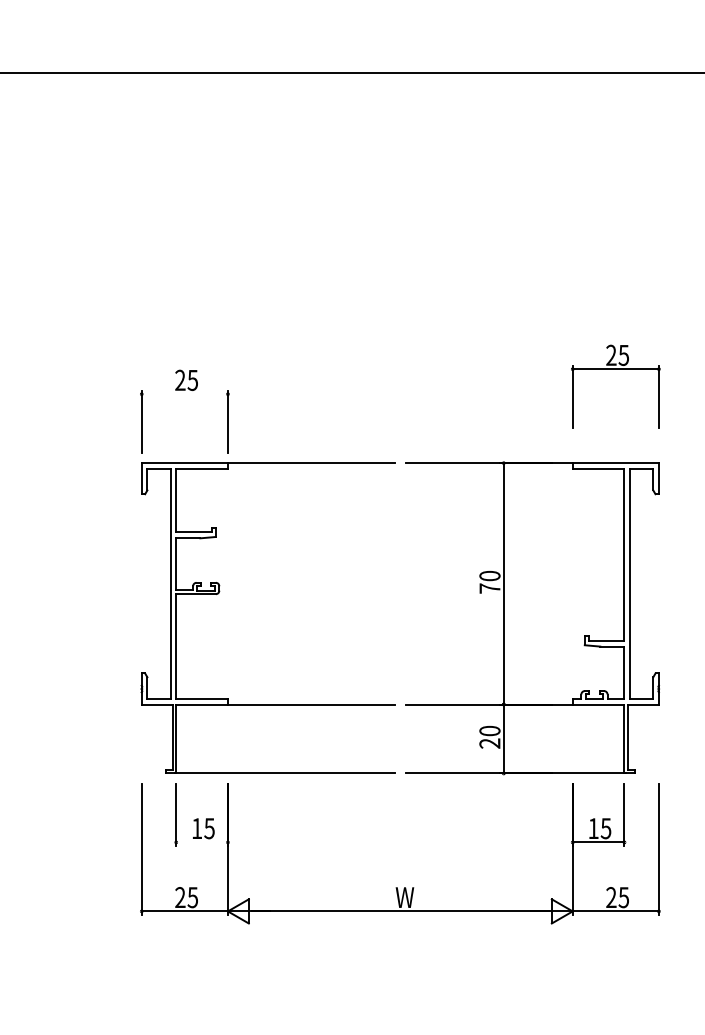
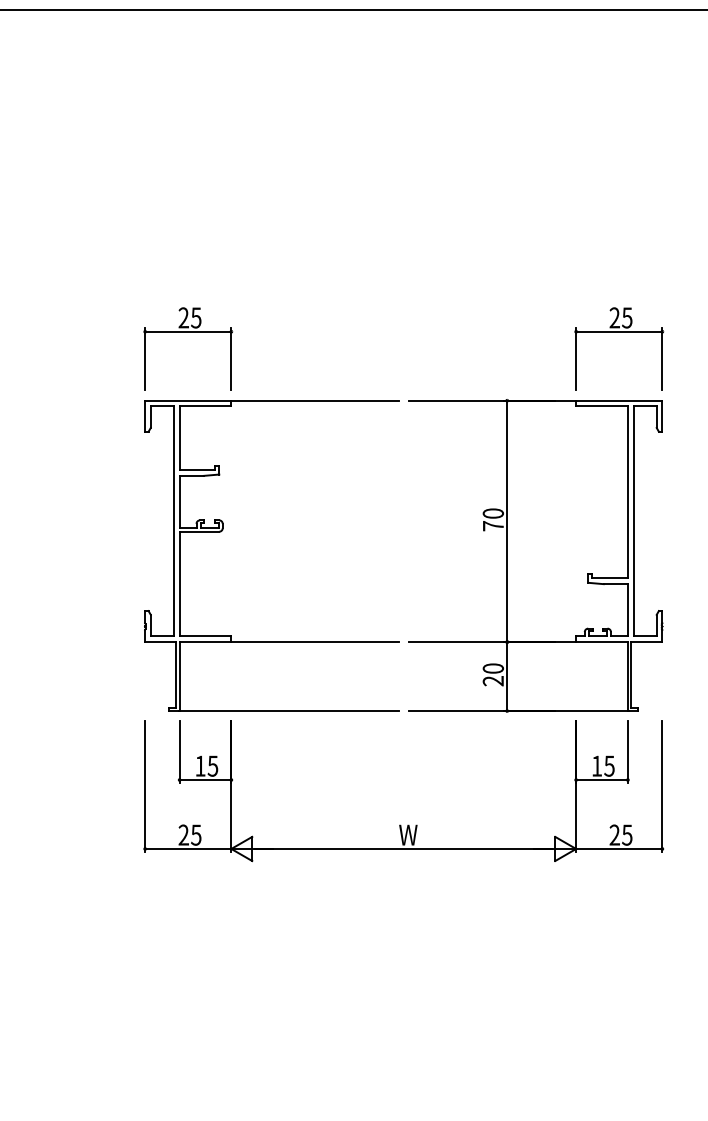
part: (616, 369) -> (619, 332), moved
line: (185, 393) -> (188, 331), added
line: (202, 842) -> (205, 780), added

